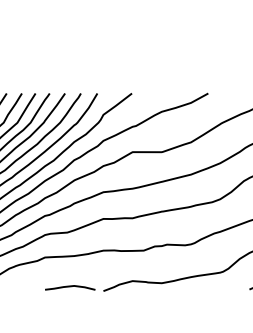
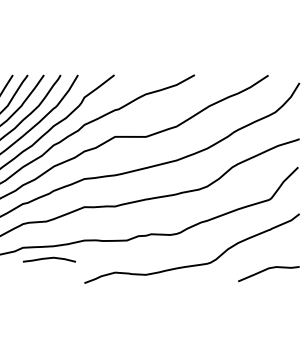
curve: (70, 287) -> (49, 259), moved

